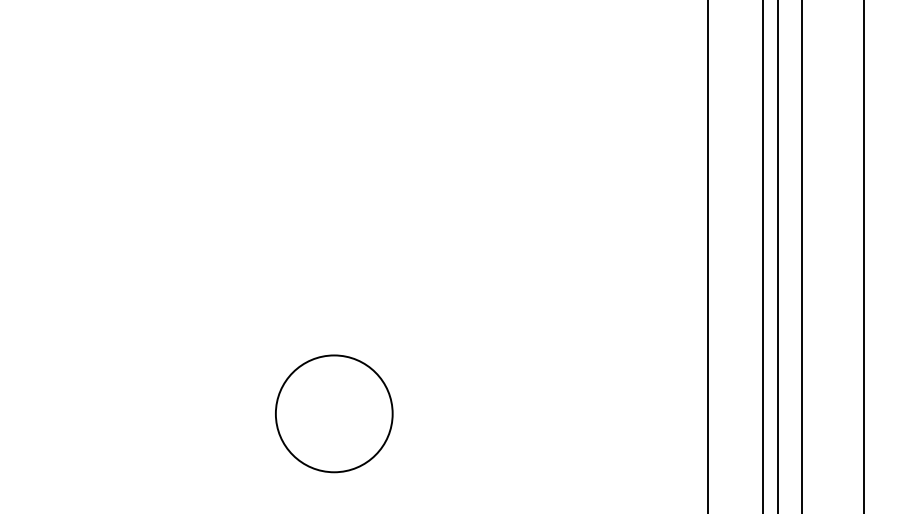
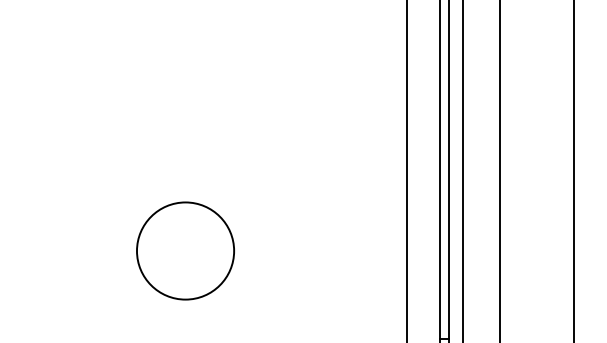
circle: (332, 412) -> (184, 250), size x1.4

